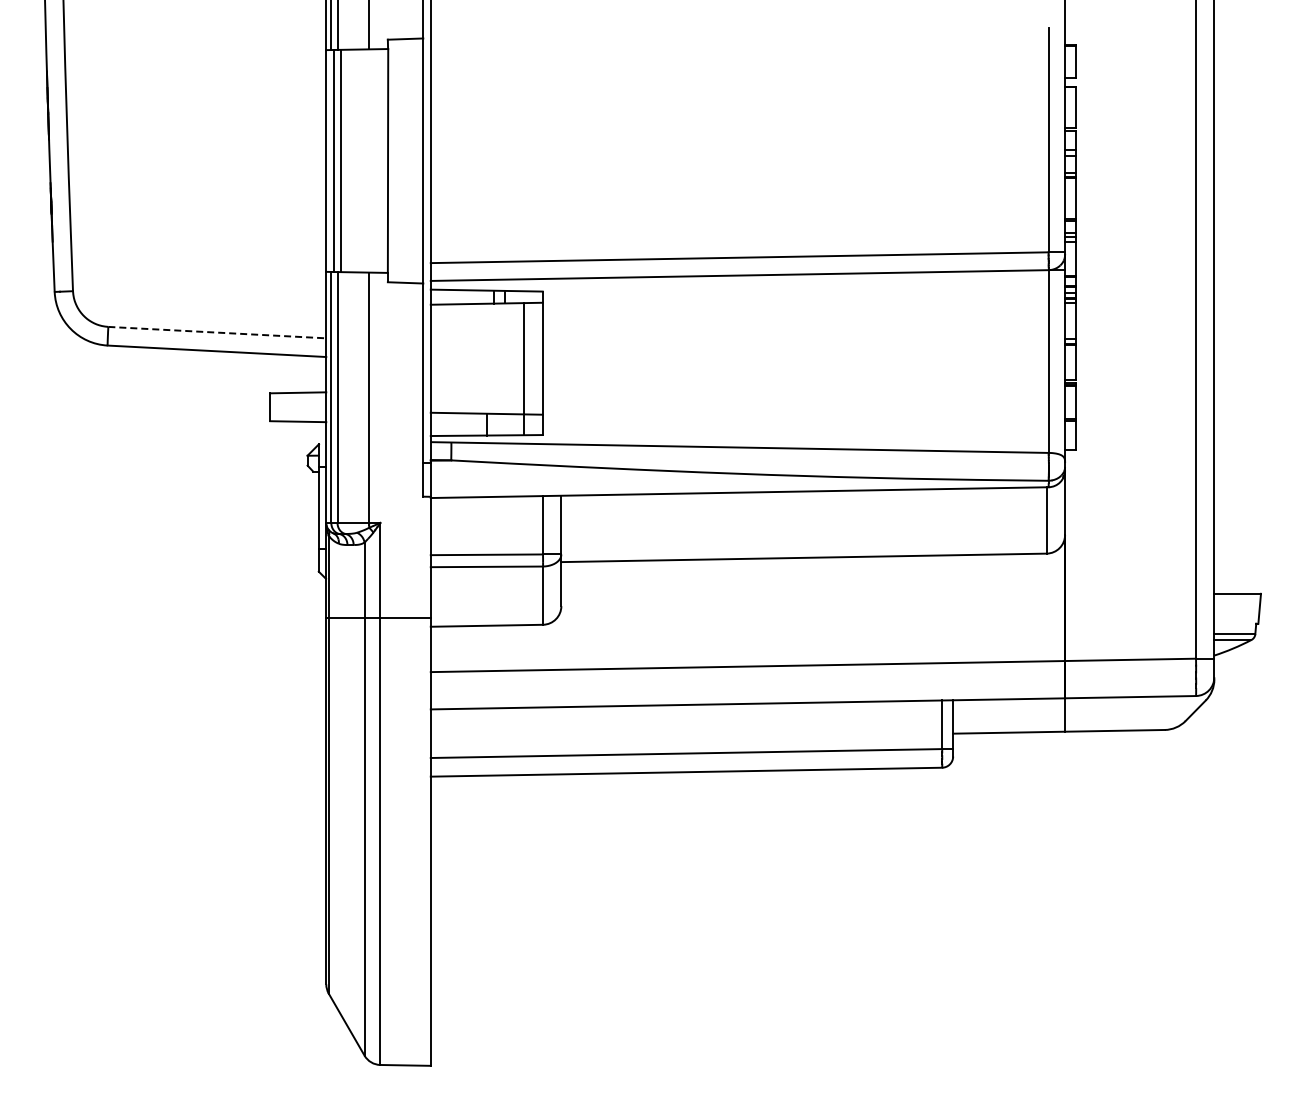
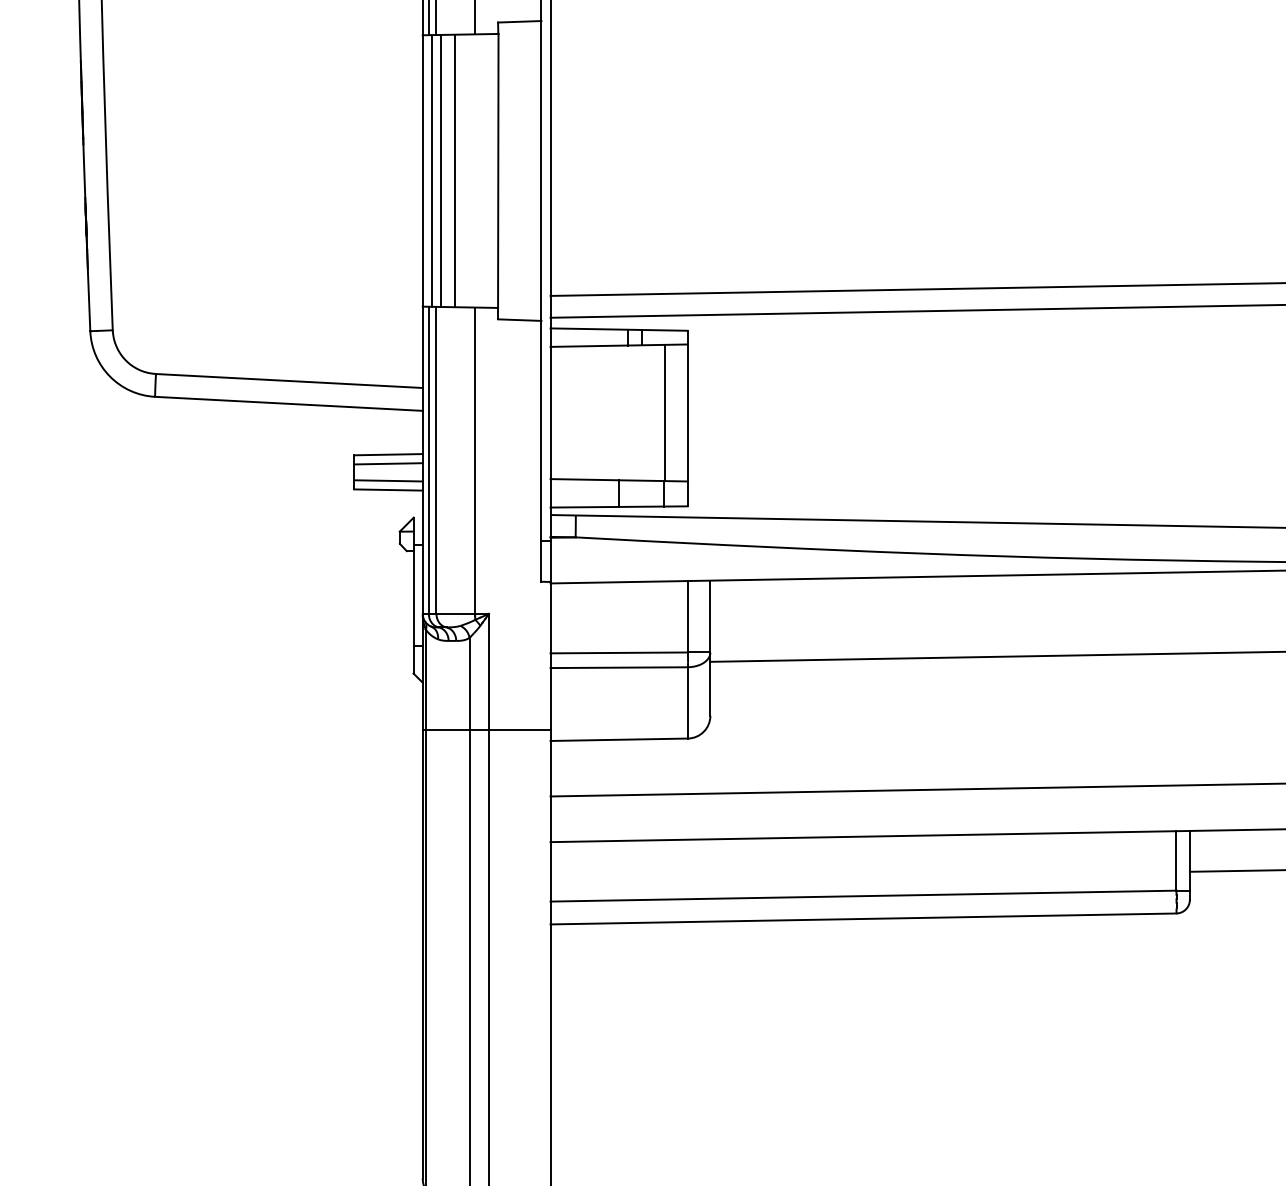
line: (352, 160) -> (454, 170), added
line: (217, 332) -> (289, 380), dashed -> solid
line: (298, 399) -> (388, 462), added
line: (298, 413) -> (388, 479), added

